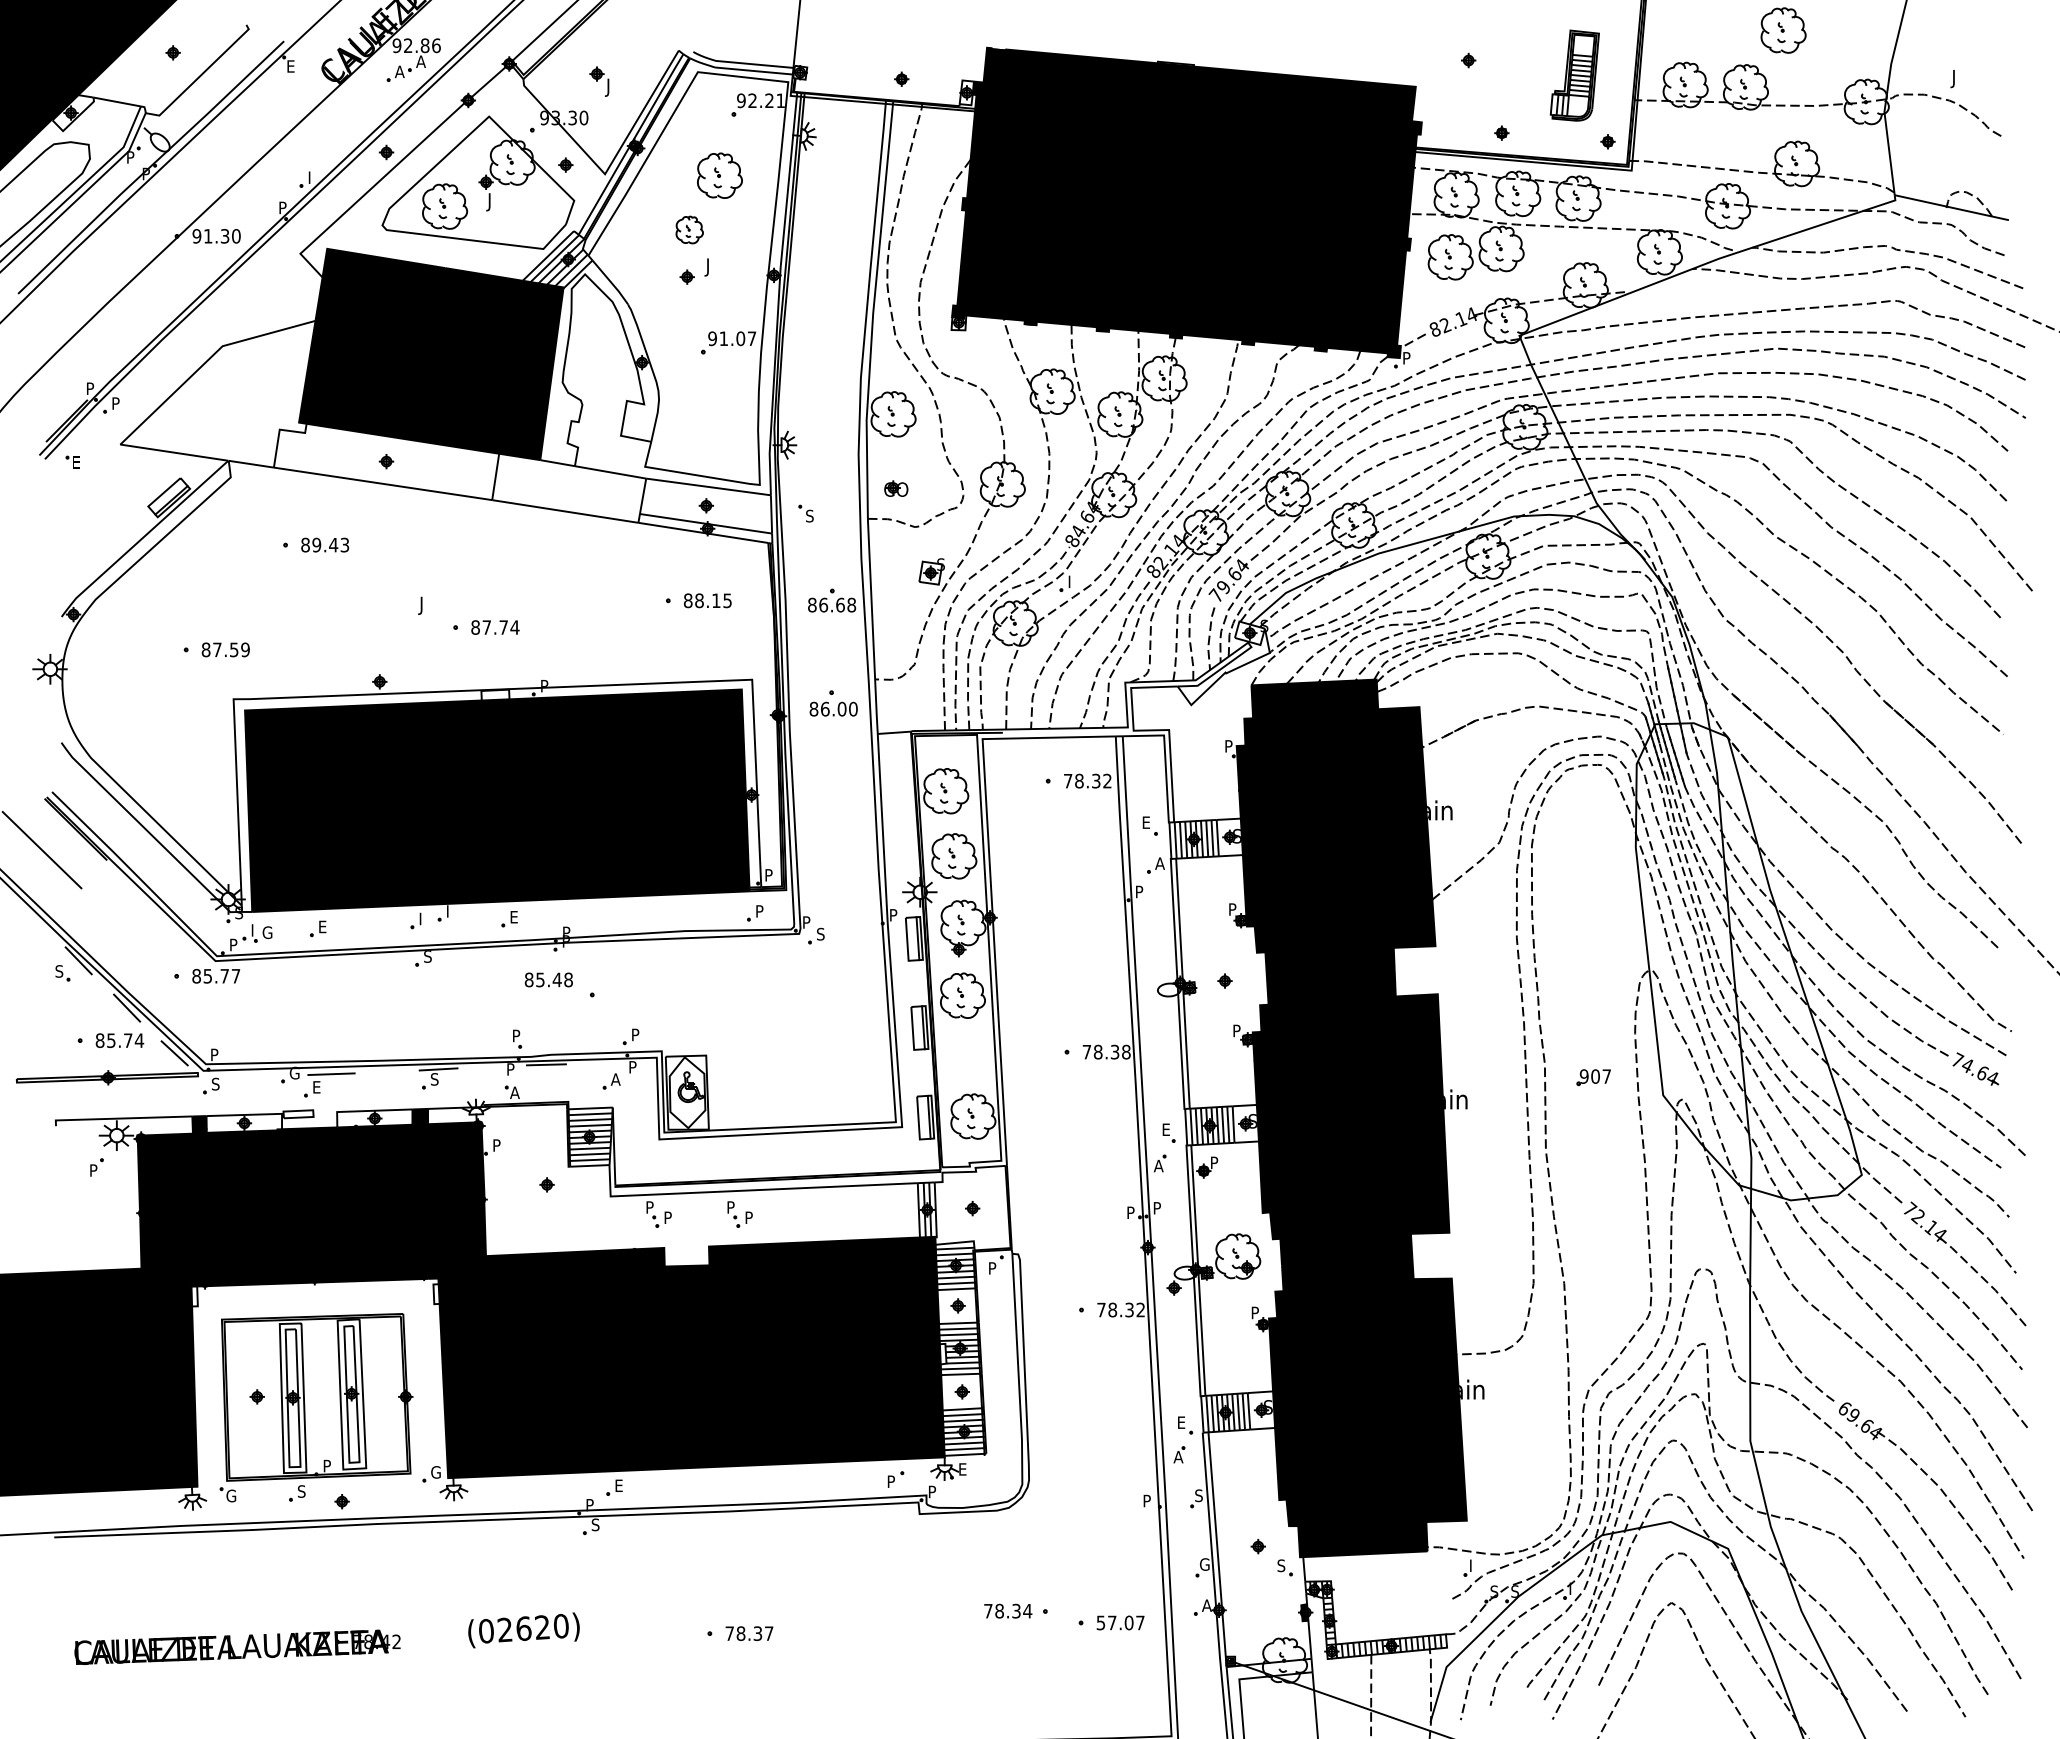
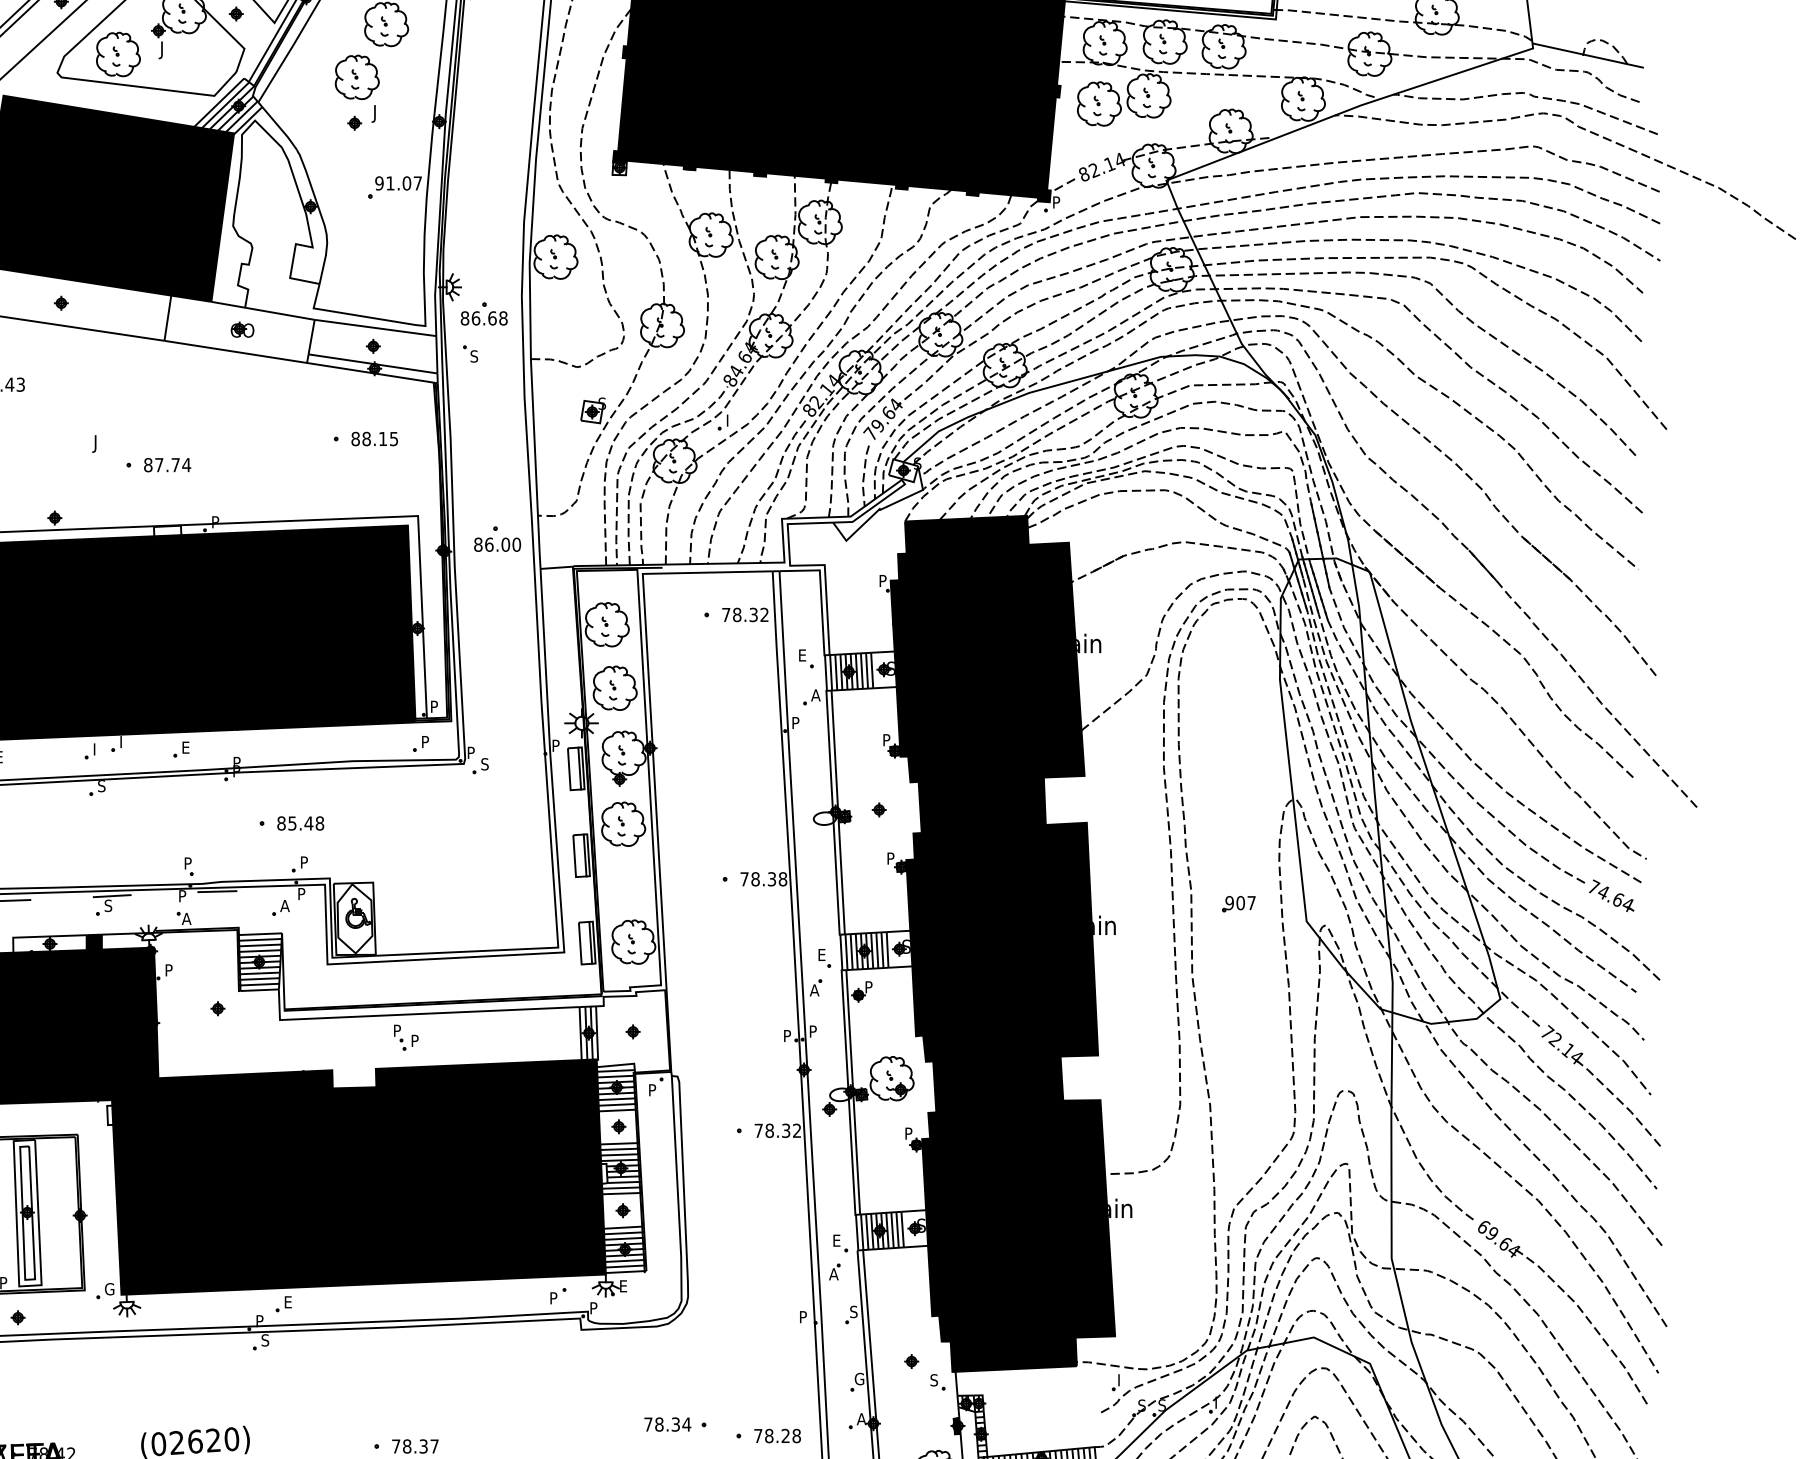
part: (689, 229) -> (356, 76), size x1.67
part: (896, 488) -> (242, 329), moved
part: (832, 600) -> (484, 313), moved
text: (548, 979) -> (300, 823), moved
part: (658, 1214) -> (326, 1037), removed
text: (1120, 1622) -> (777, 1435), 57.07 -> 78.28

